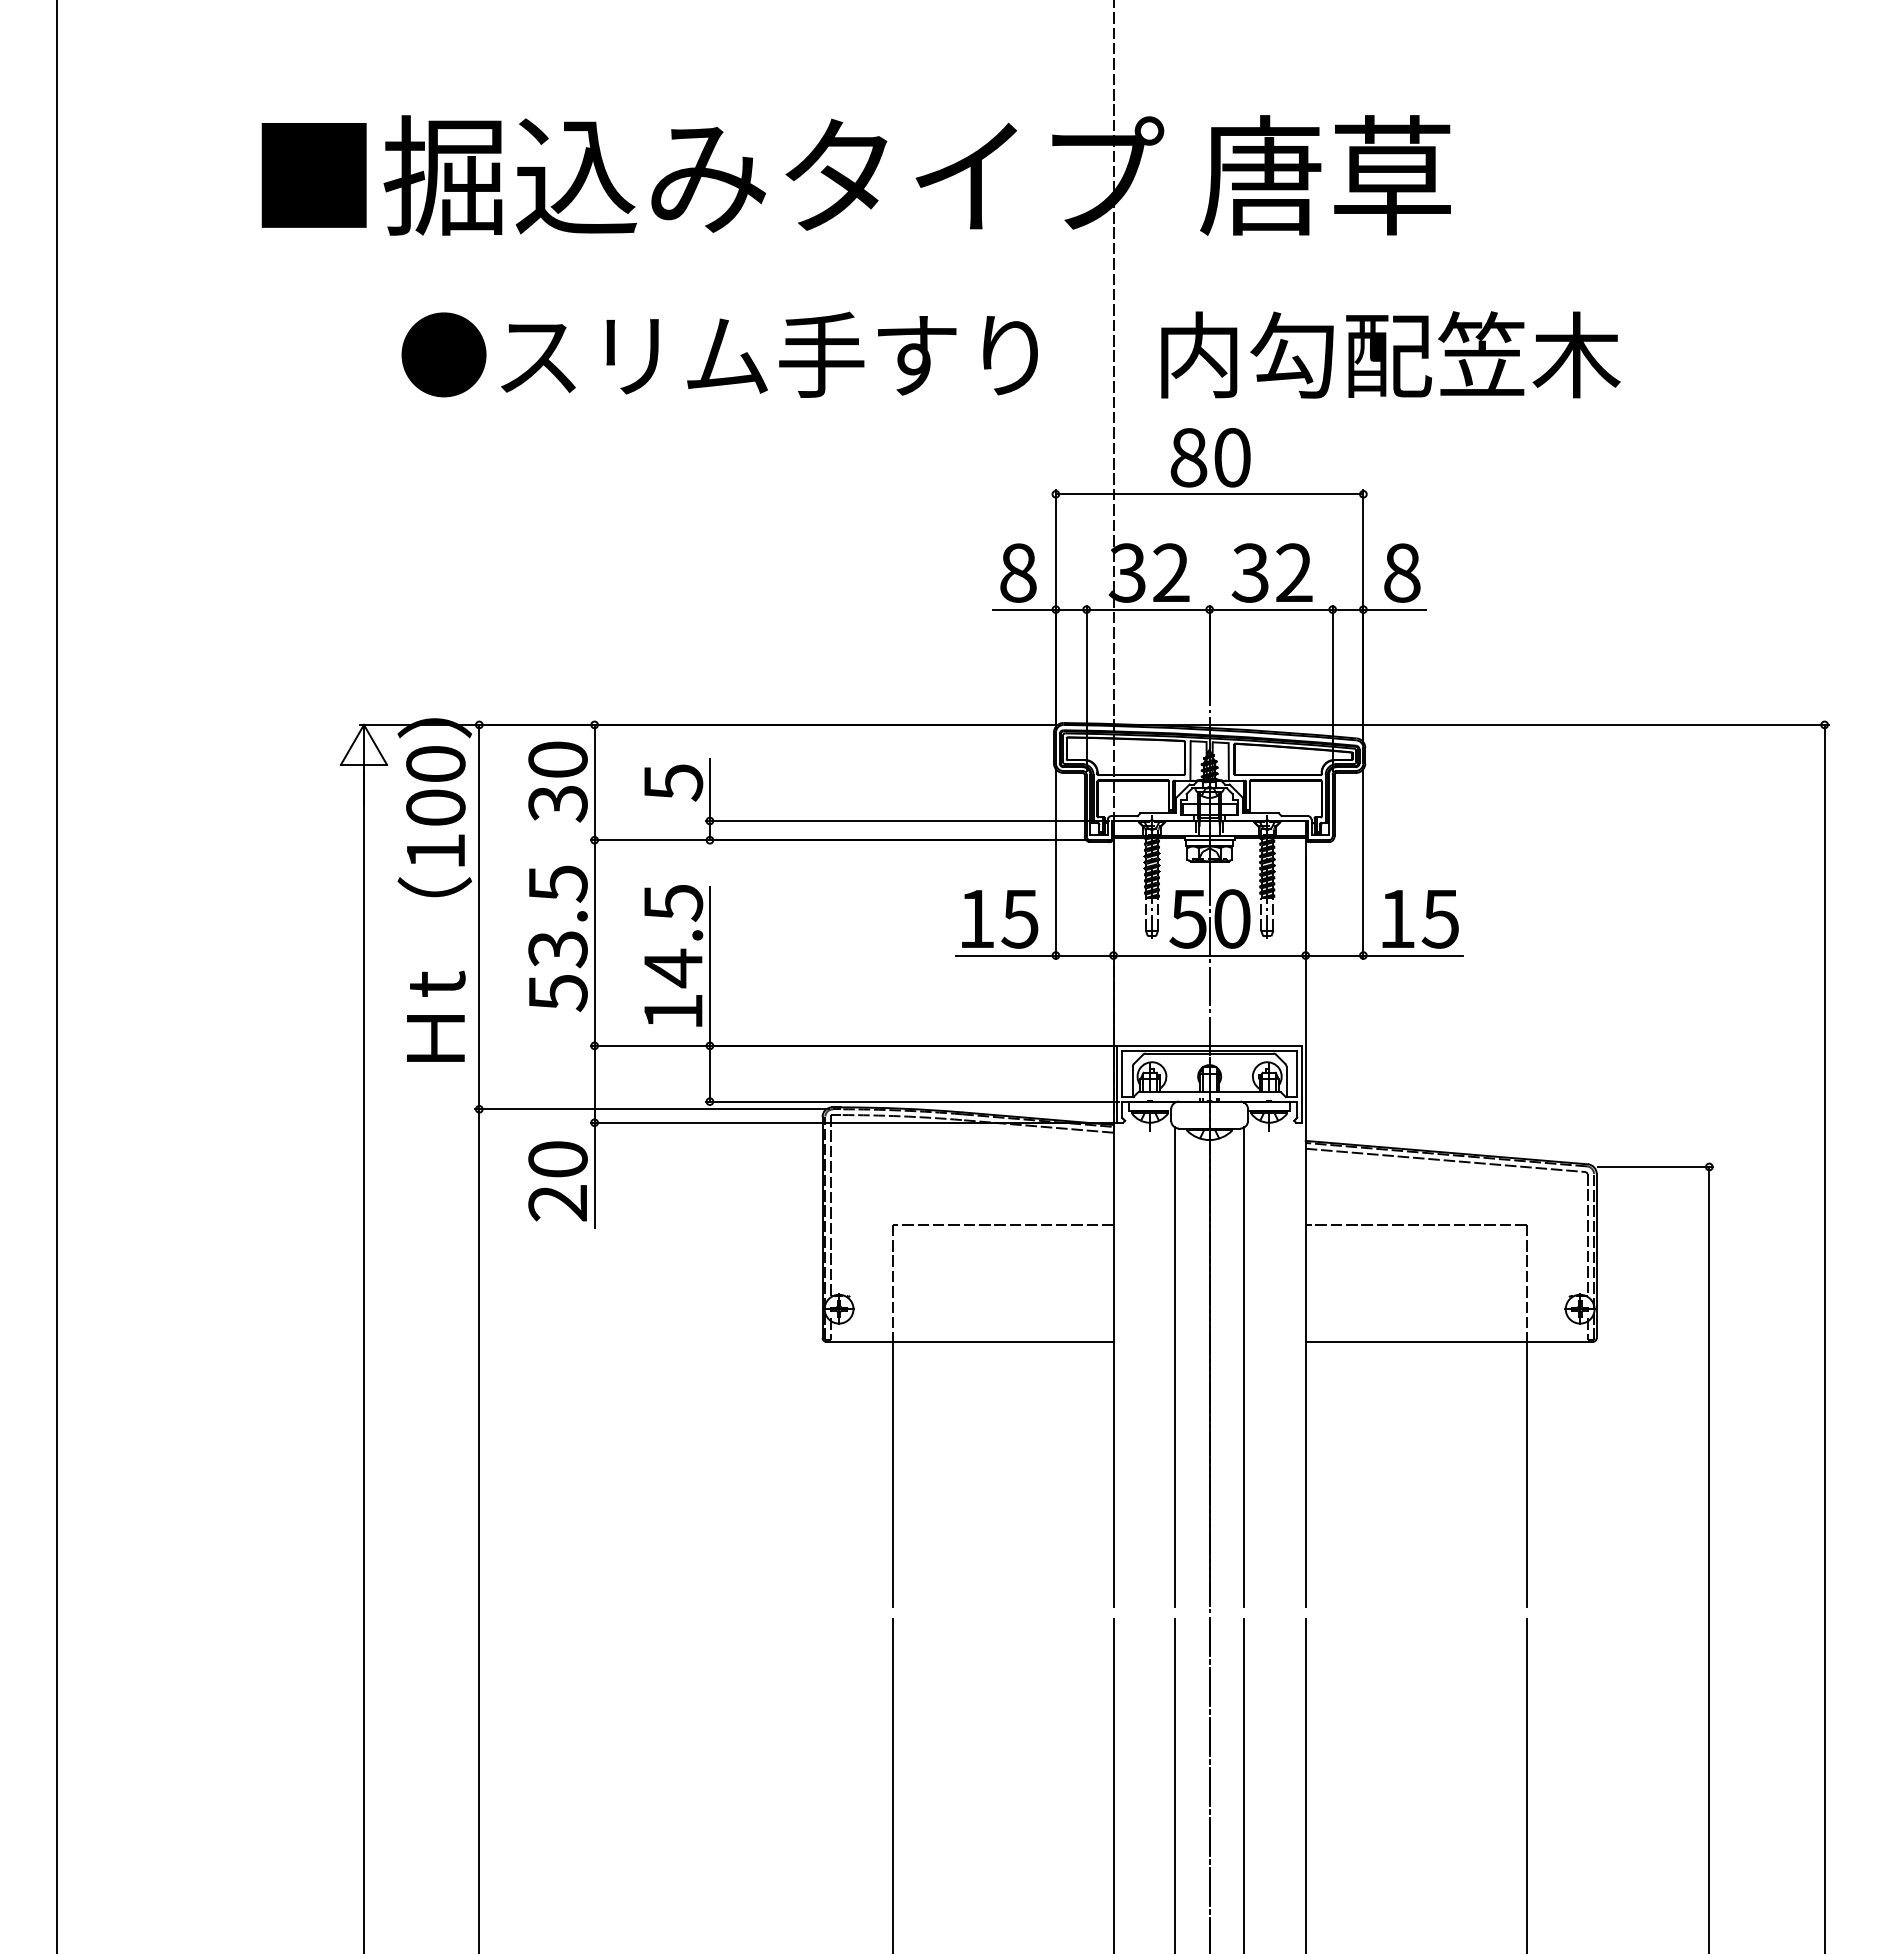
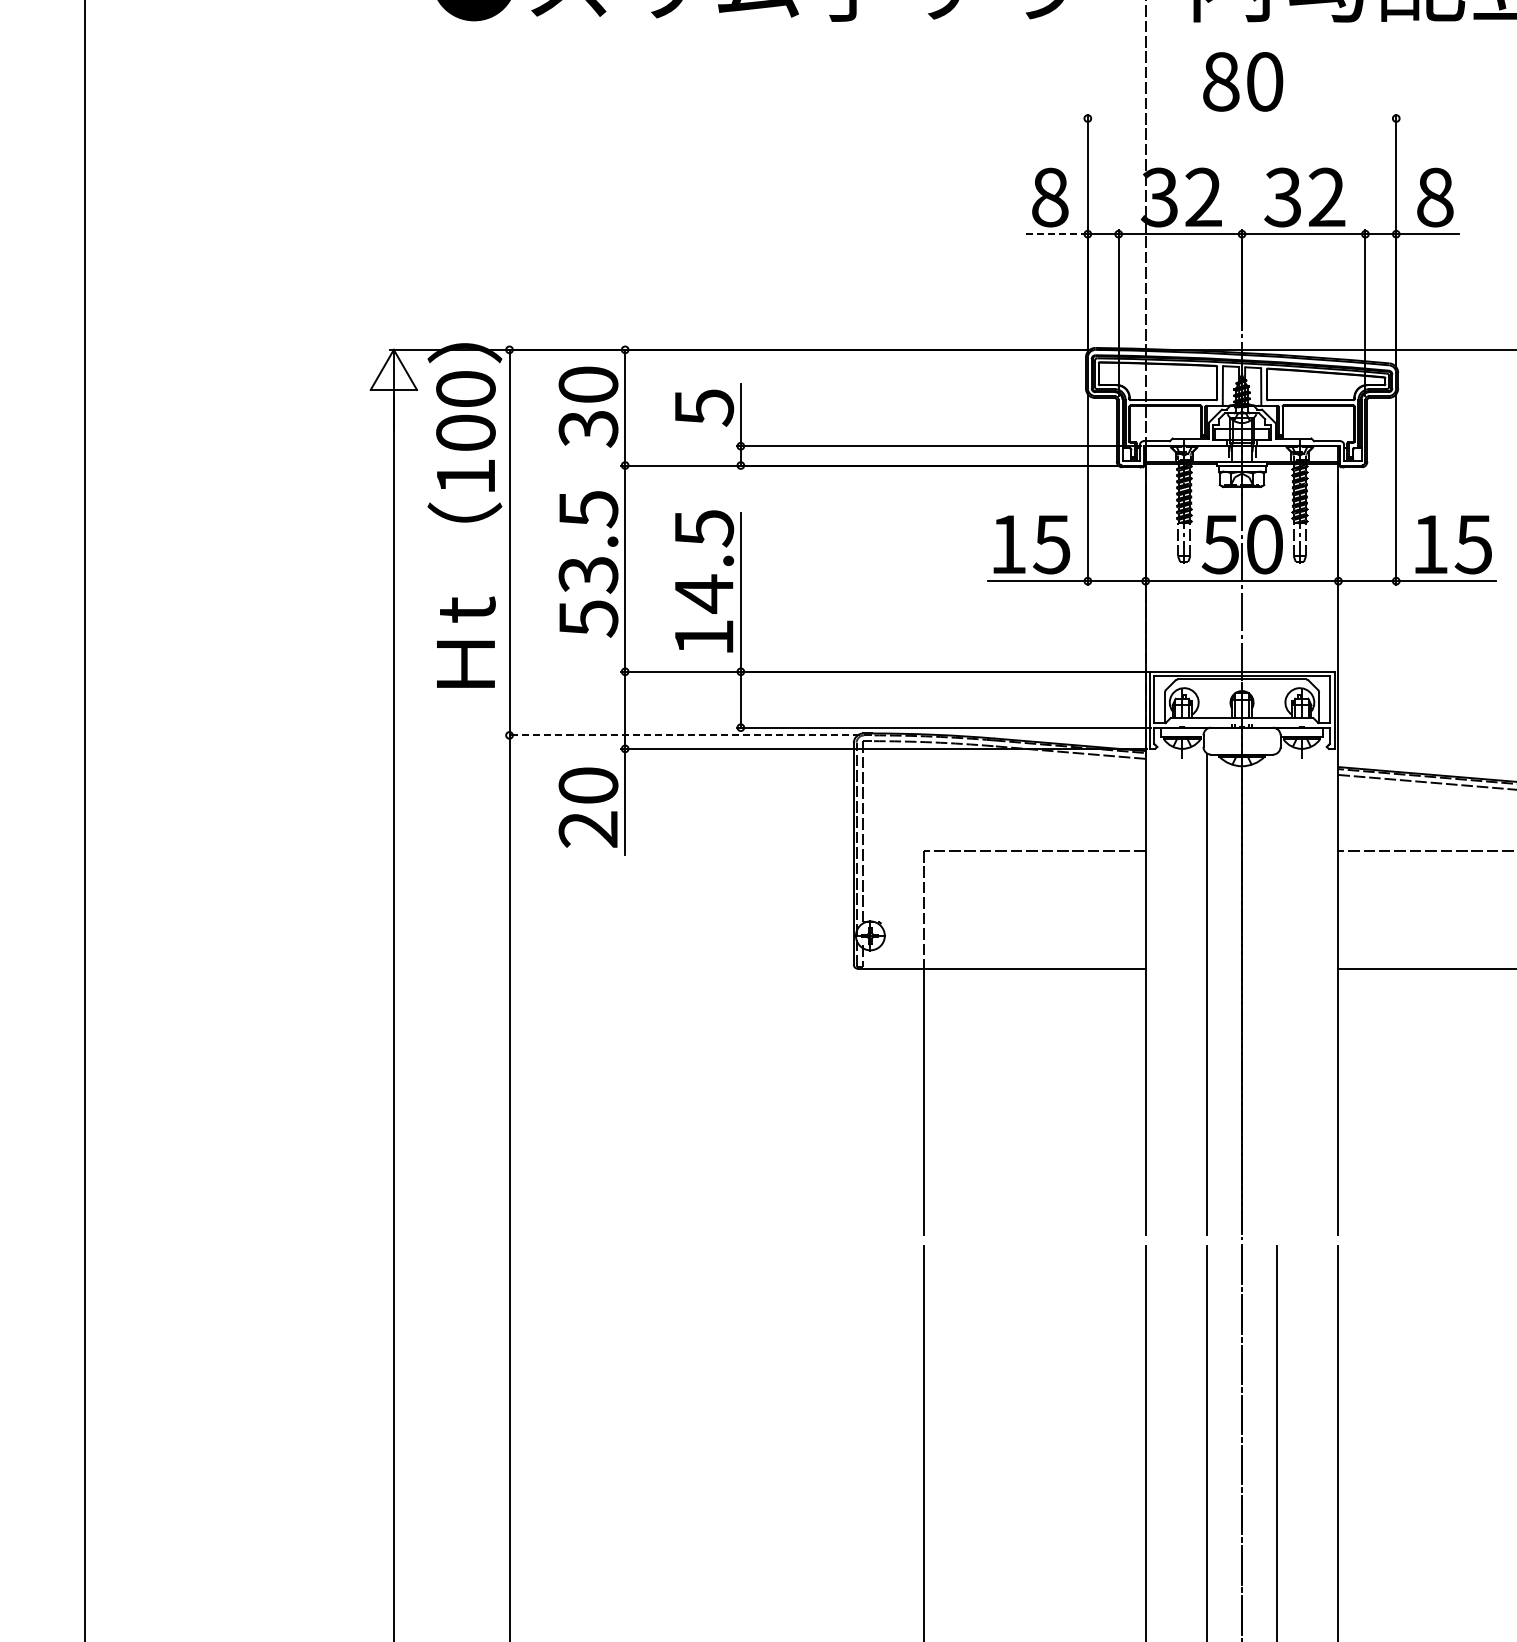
line: (1209, 494) -> (1241, 118), removed
line: (1023, 609) -> (1055, 234), solid -> dashed
line: (652, 1109) -> (683, 735), solid -> dashed
line: (1244, 1367) -> (1277, 994), removed

